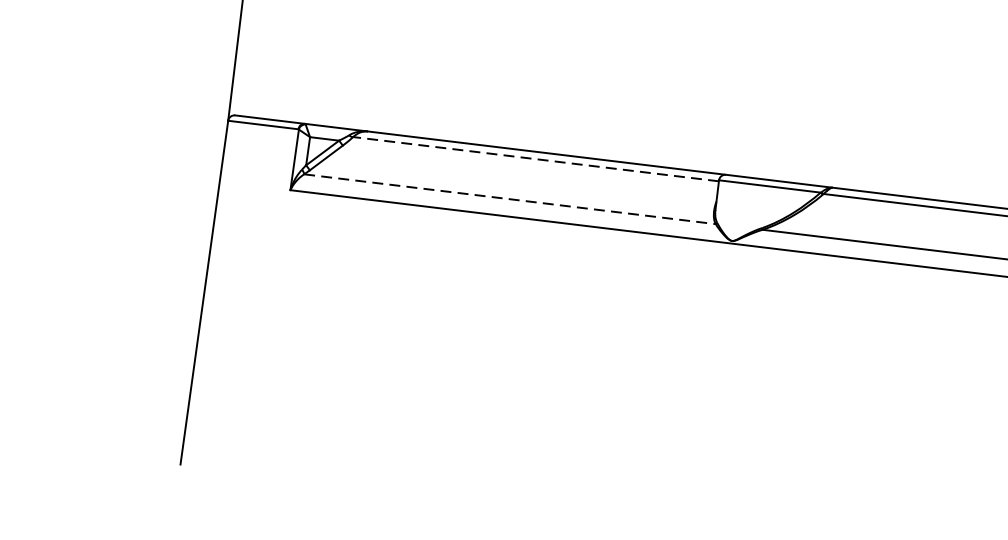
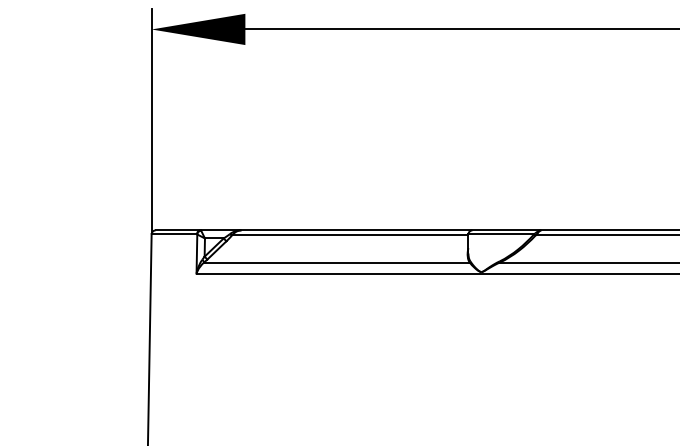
line: (534, 159) -> (349, 235), dashed -> solid
line: (509, 199) -> (336, 262), dashed -> solid

